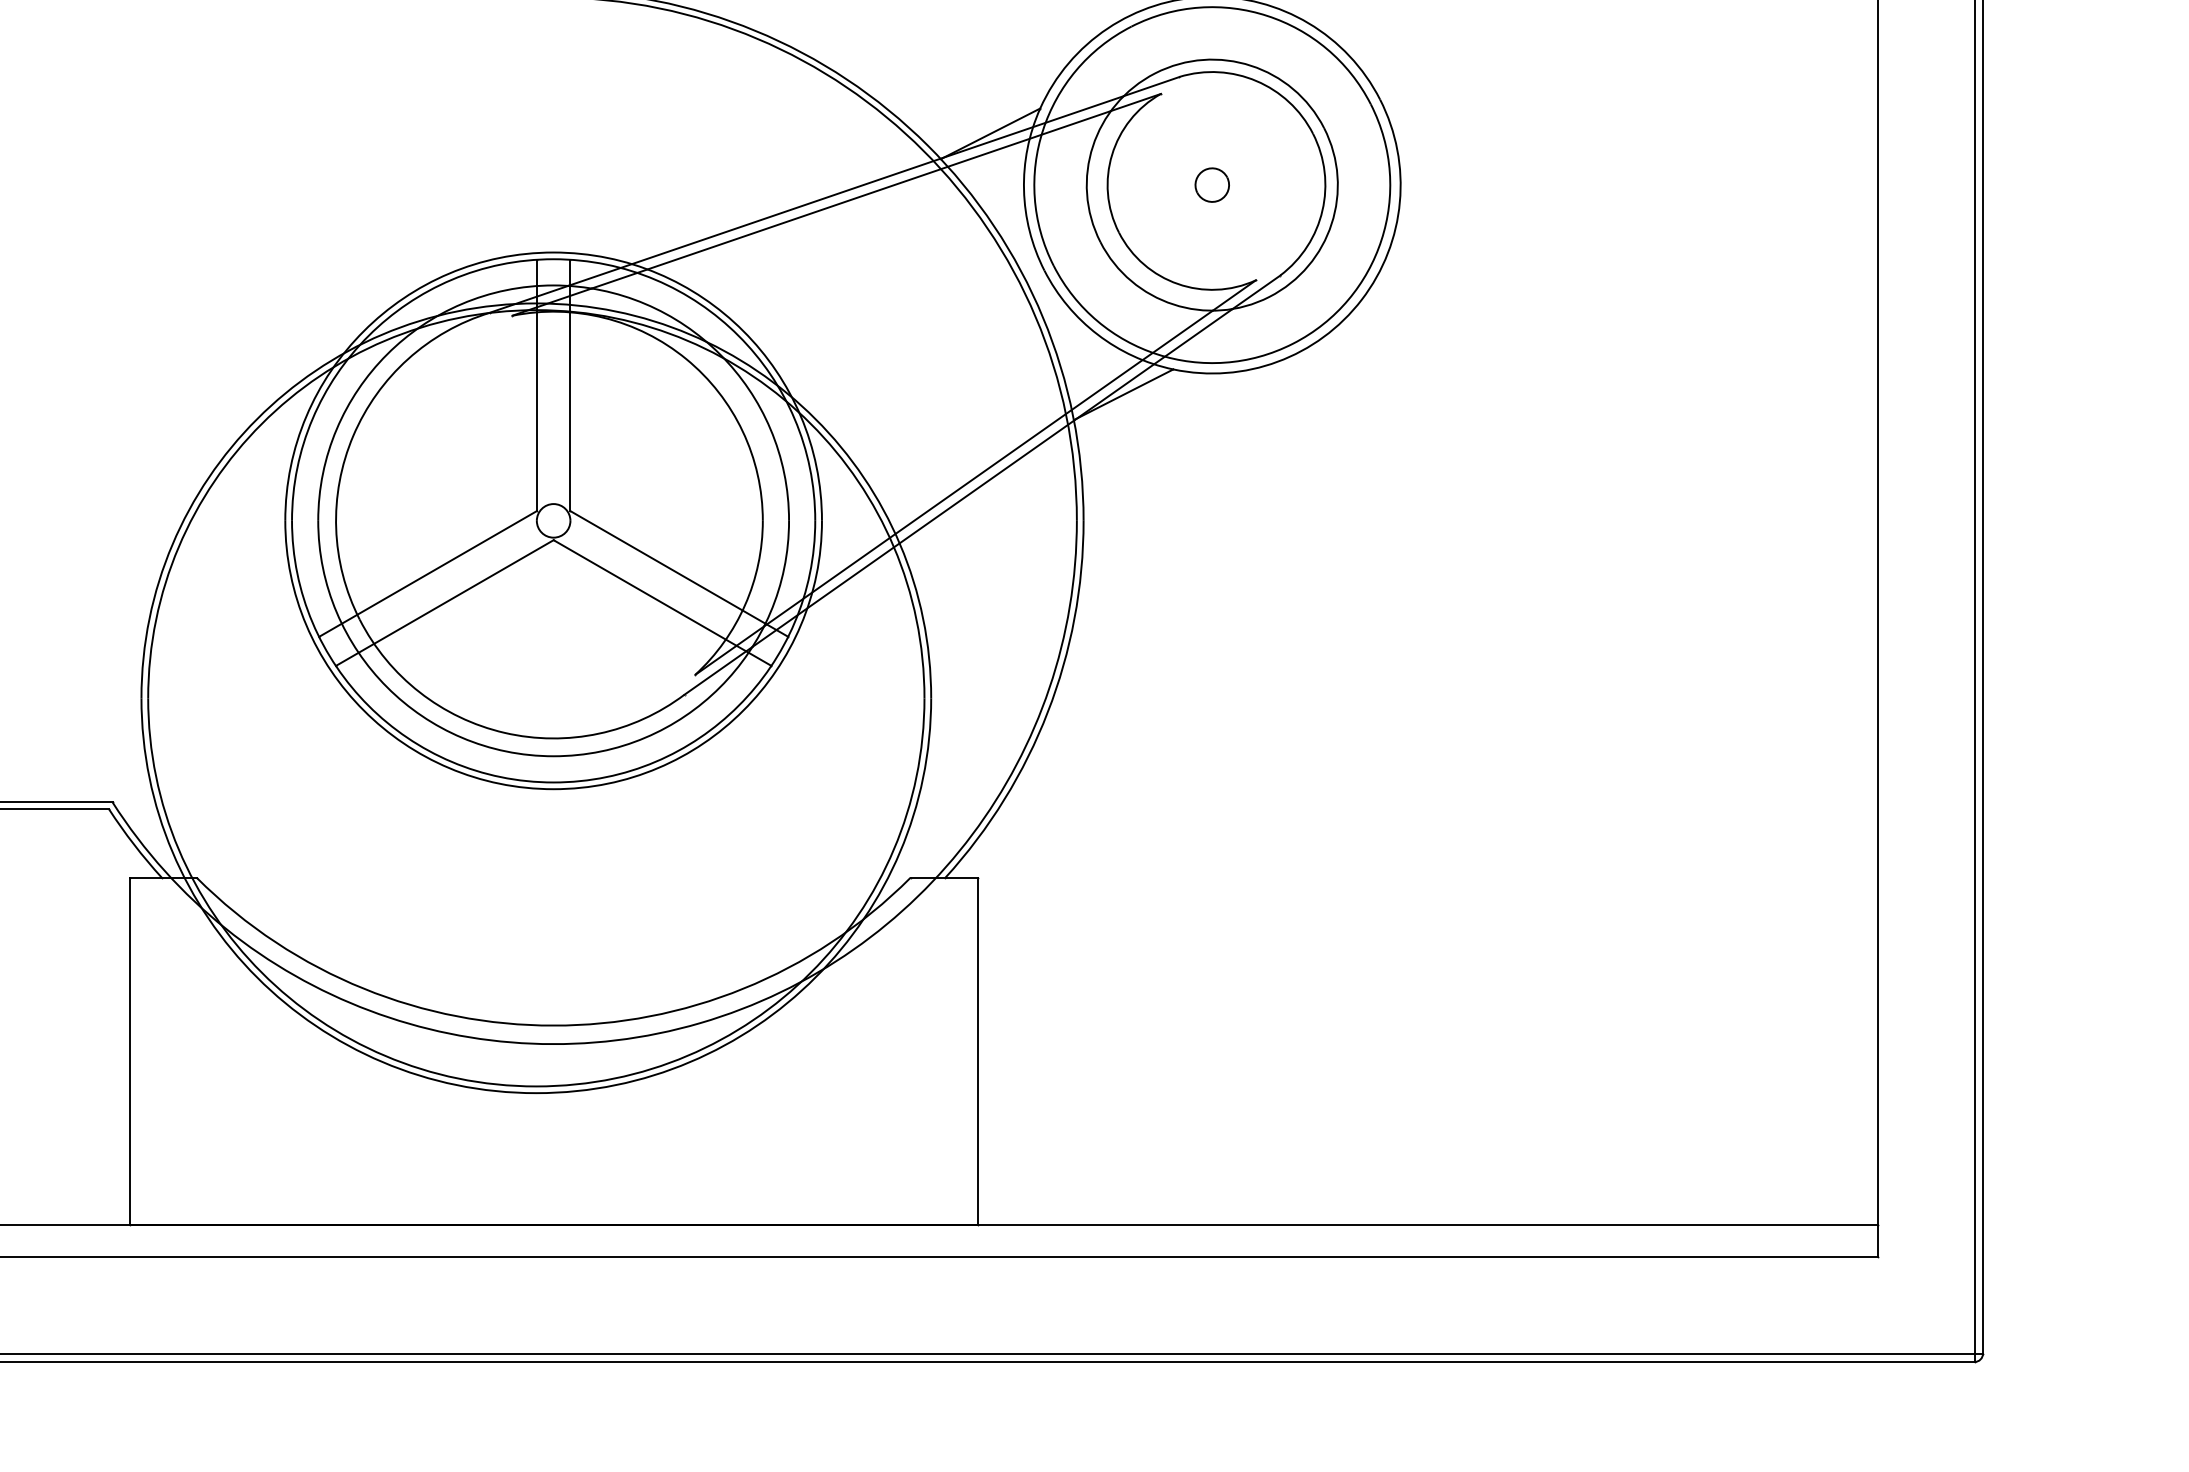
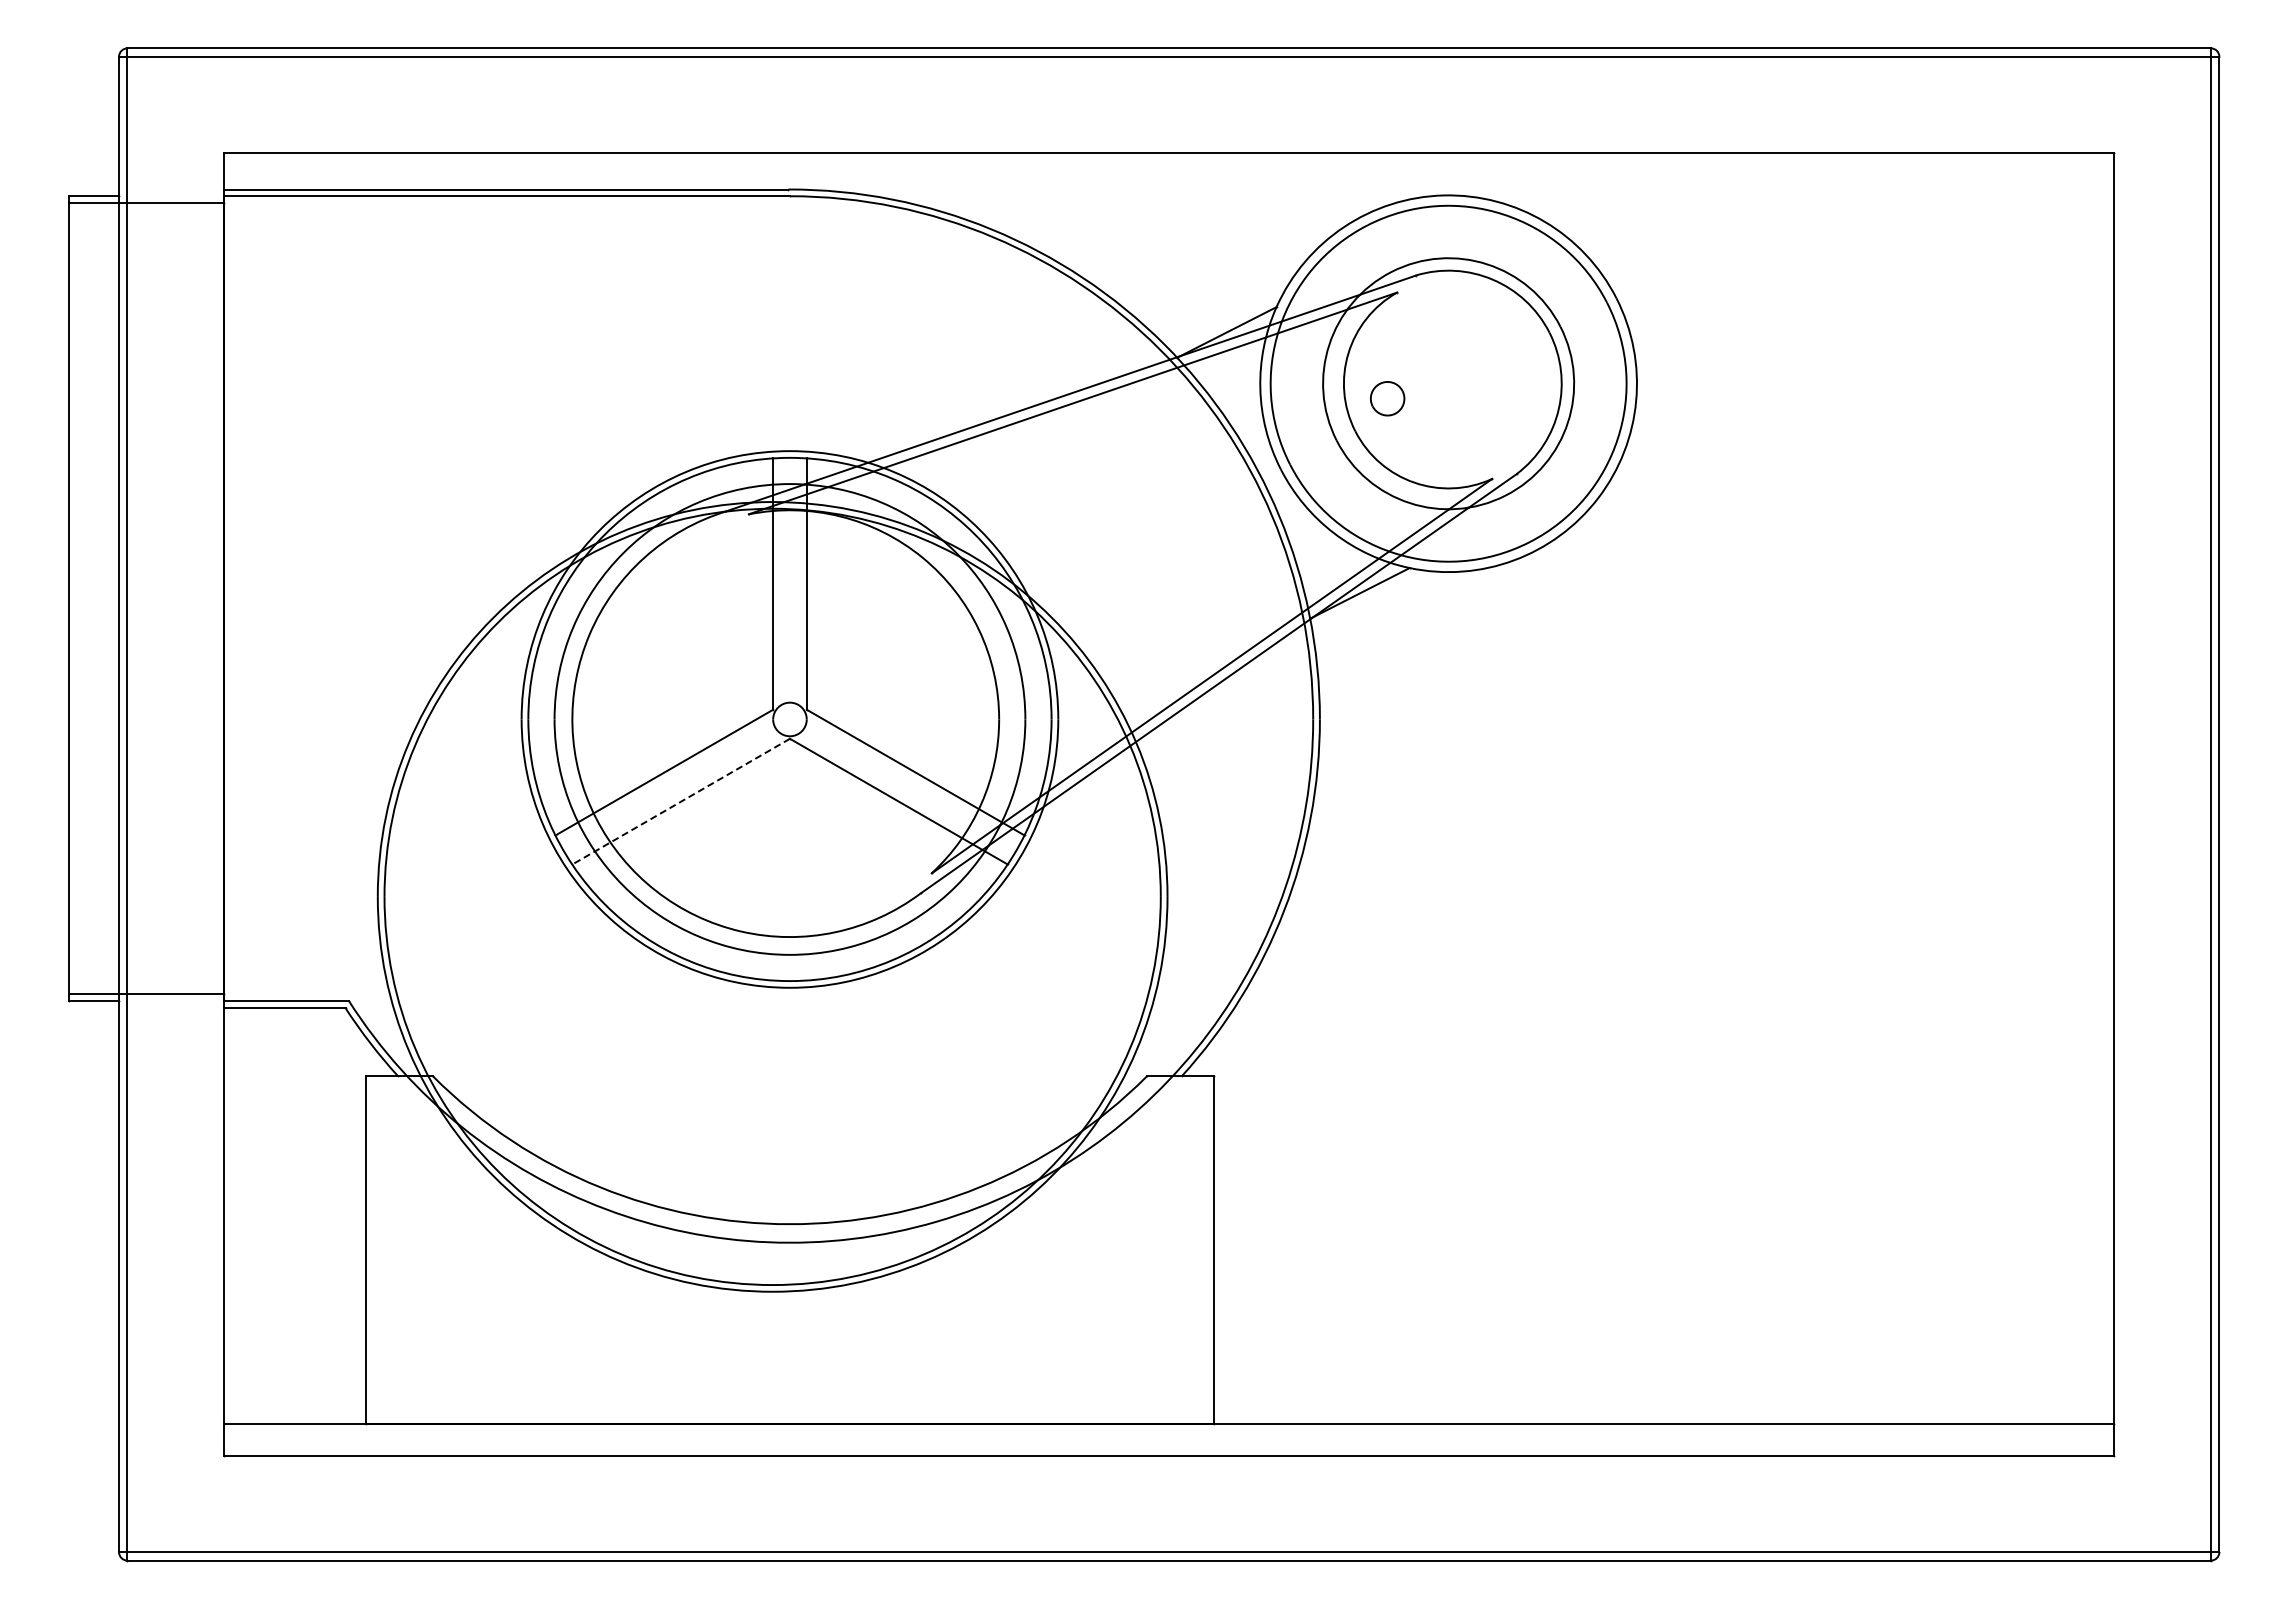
part: (1212, 184) -> (1387, 398), moved
line: (445, 602) -> (681, 801), solid -> dashed

